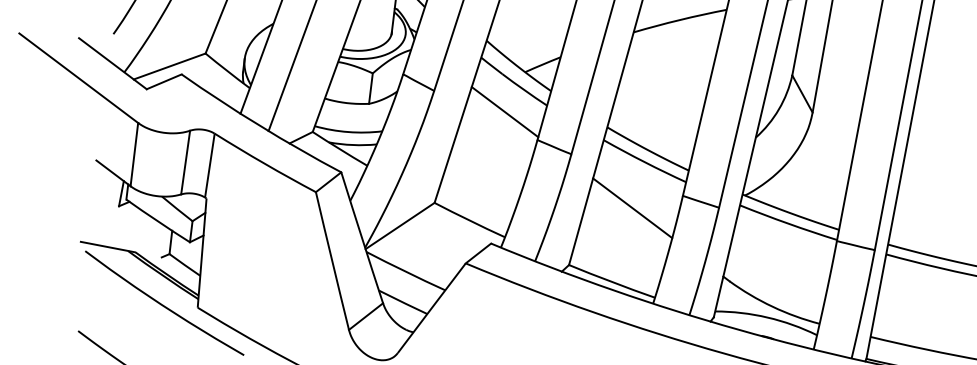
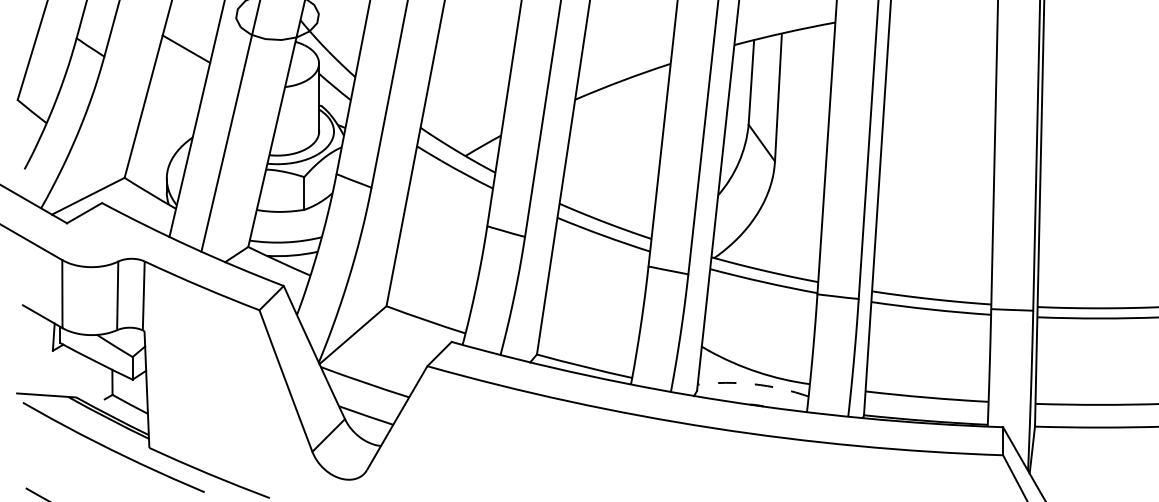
line: (504, 111) -> (448, 200), removed
line: (632, 207) -> (596, 285), removed
arc: (767, 317) -> (753, 384), solid -> dashed

